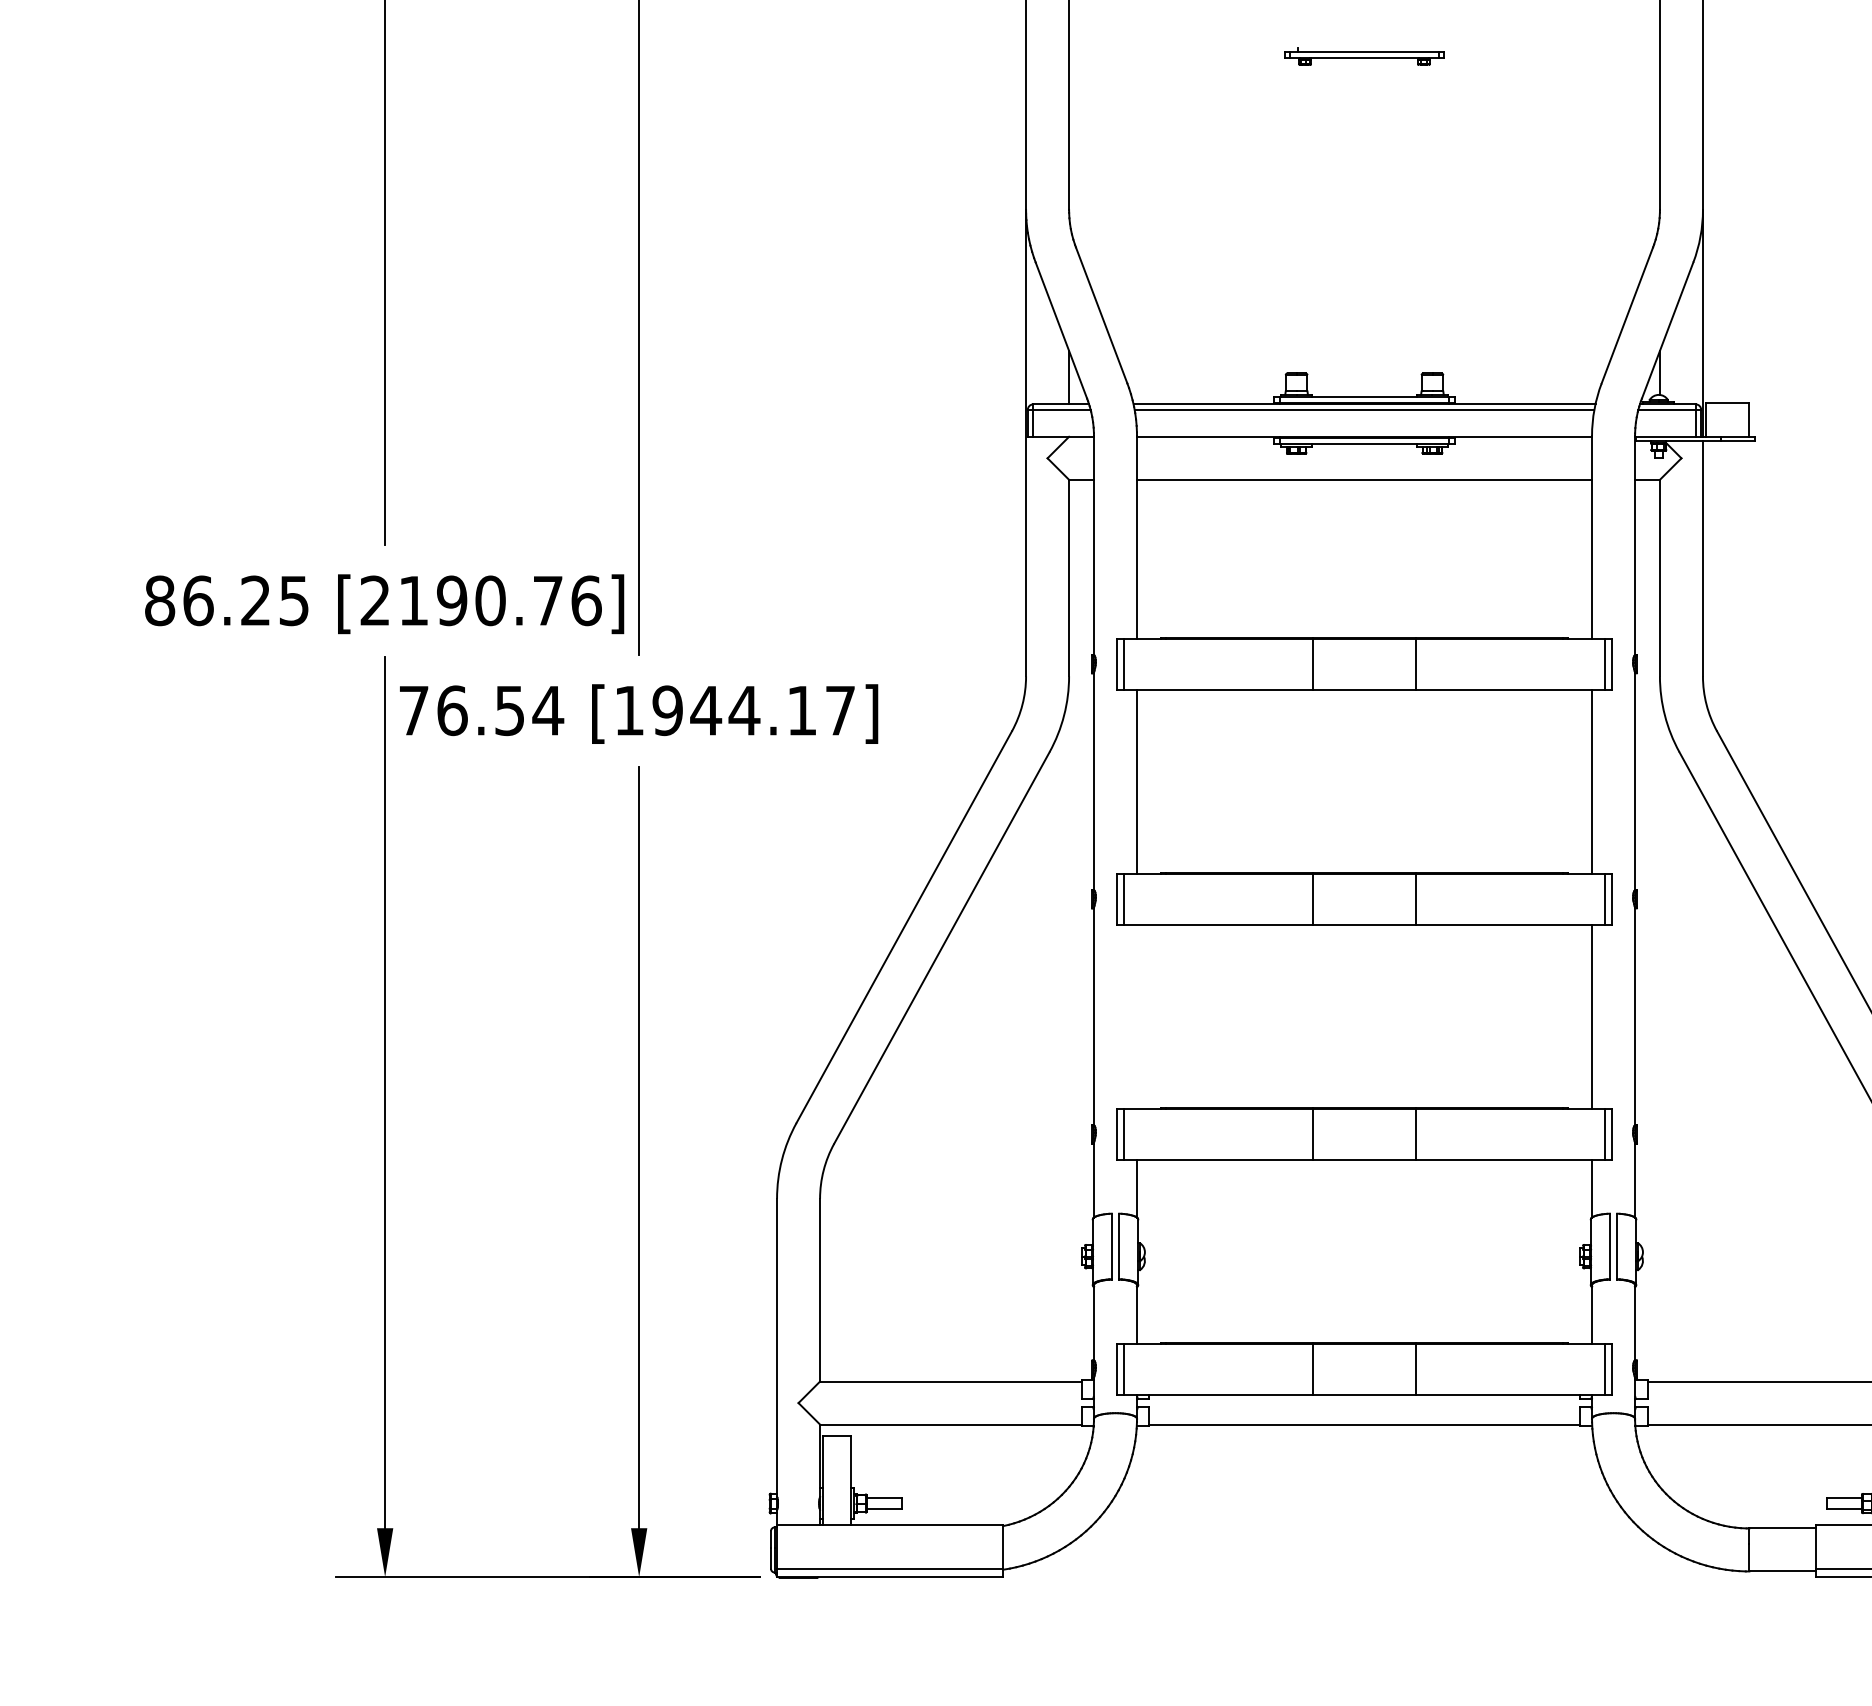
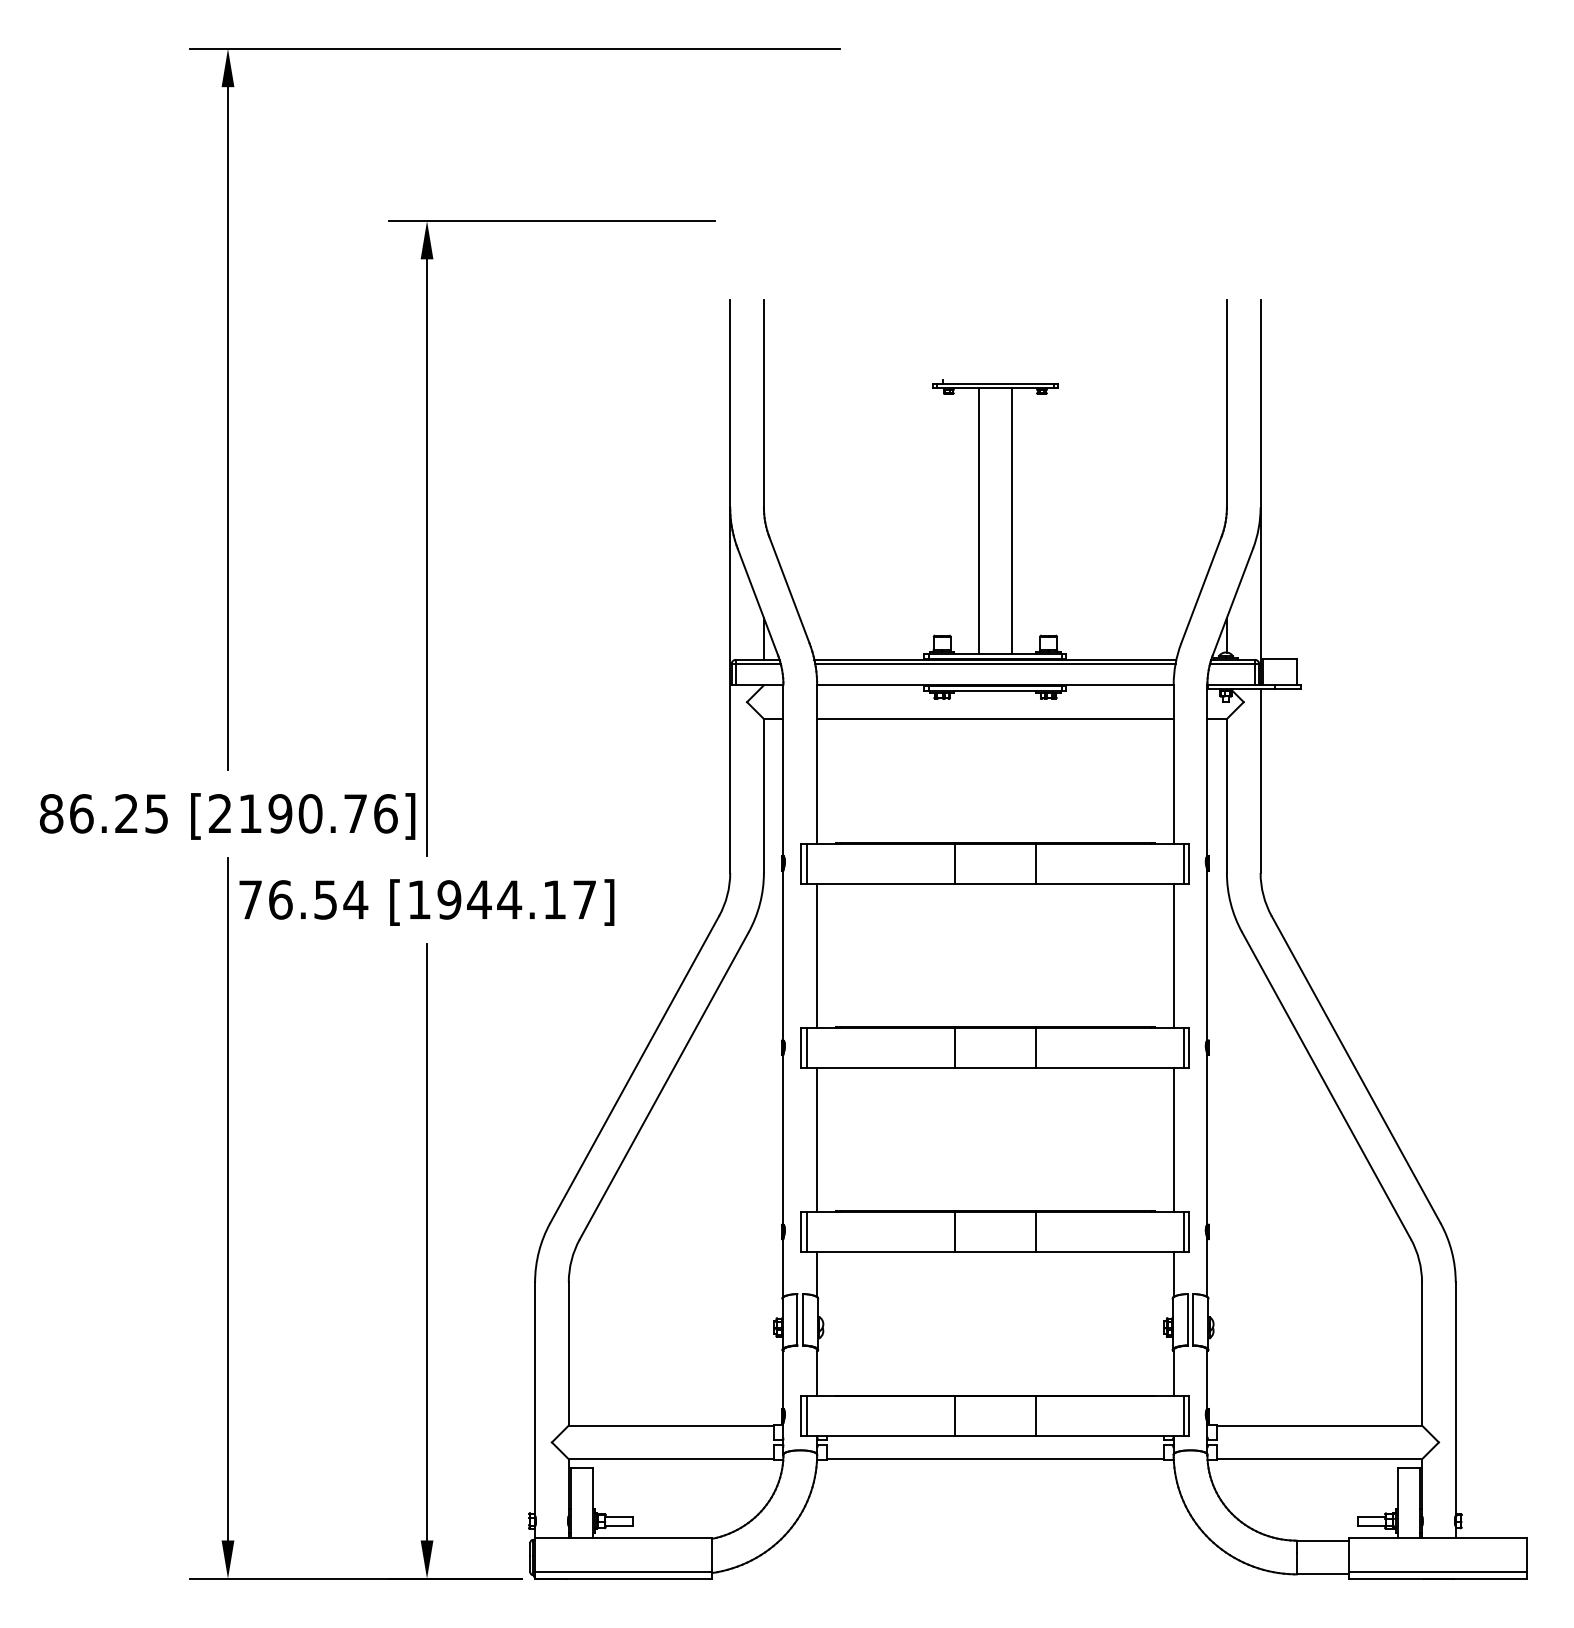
line: (1342, 227) -> (978, 521), added
line: (1386, 227) -> (1012, 521), added
line: (1137, 1016) -> (817, 1139), added

